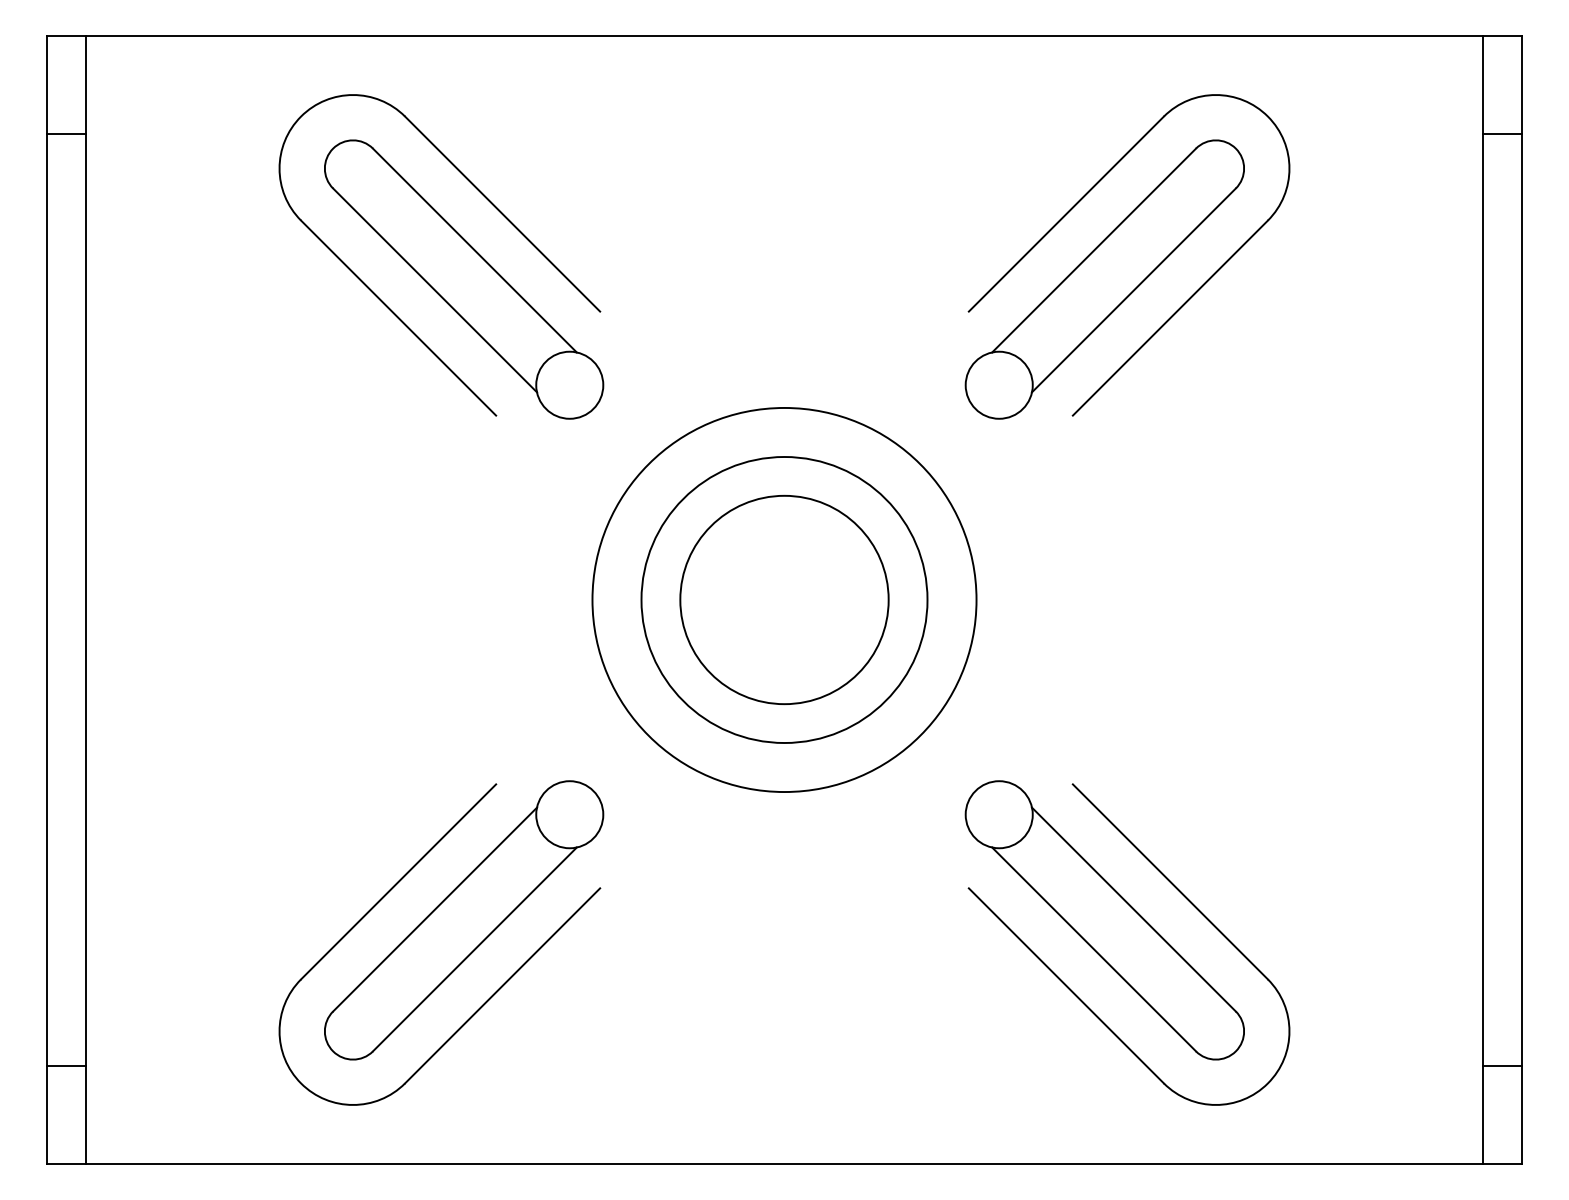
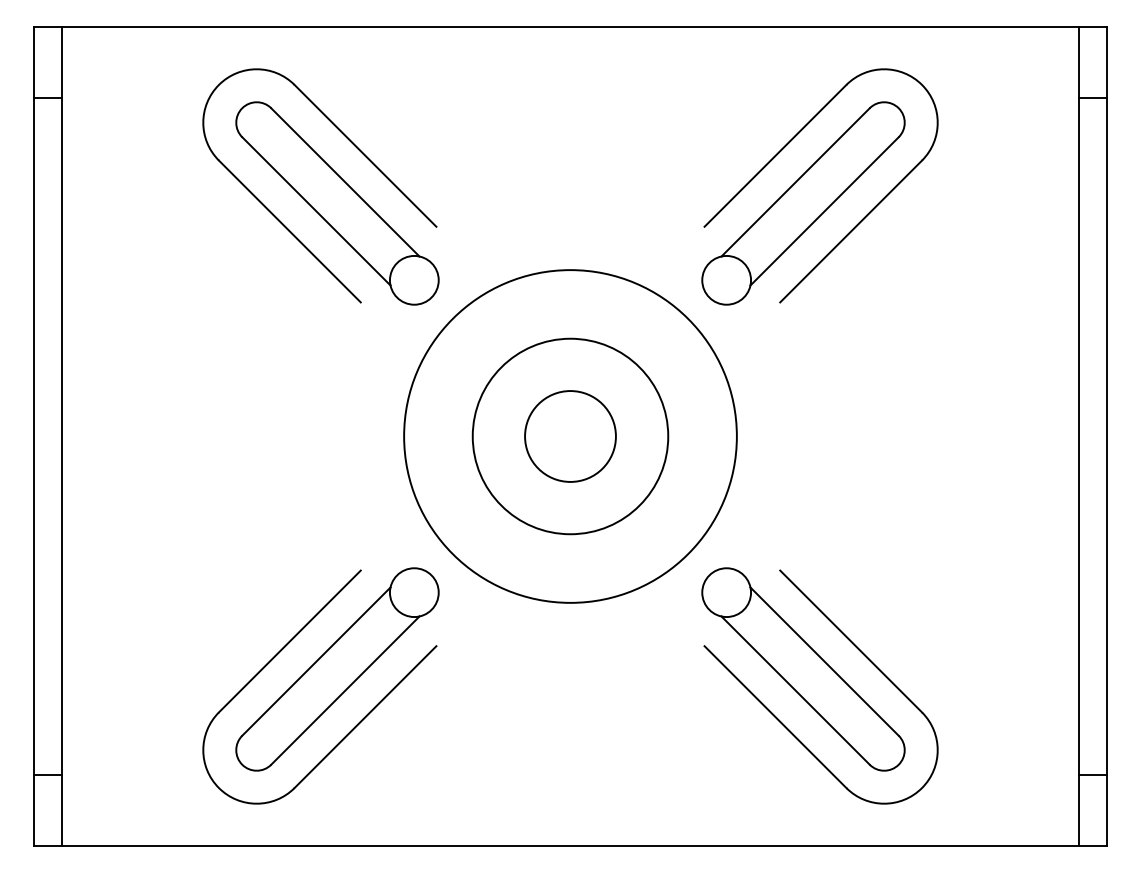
circle: (784, 599) -> (570, 436), size x0.6
circle: (784, 599) -> (570, 436), size x0.7
circle: (784, 599) -> (570, 436), size x1.6

